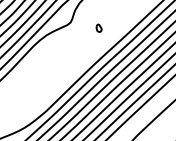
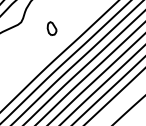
part: (98, 27) -> (51, 27), size x1.6

